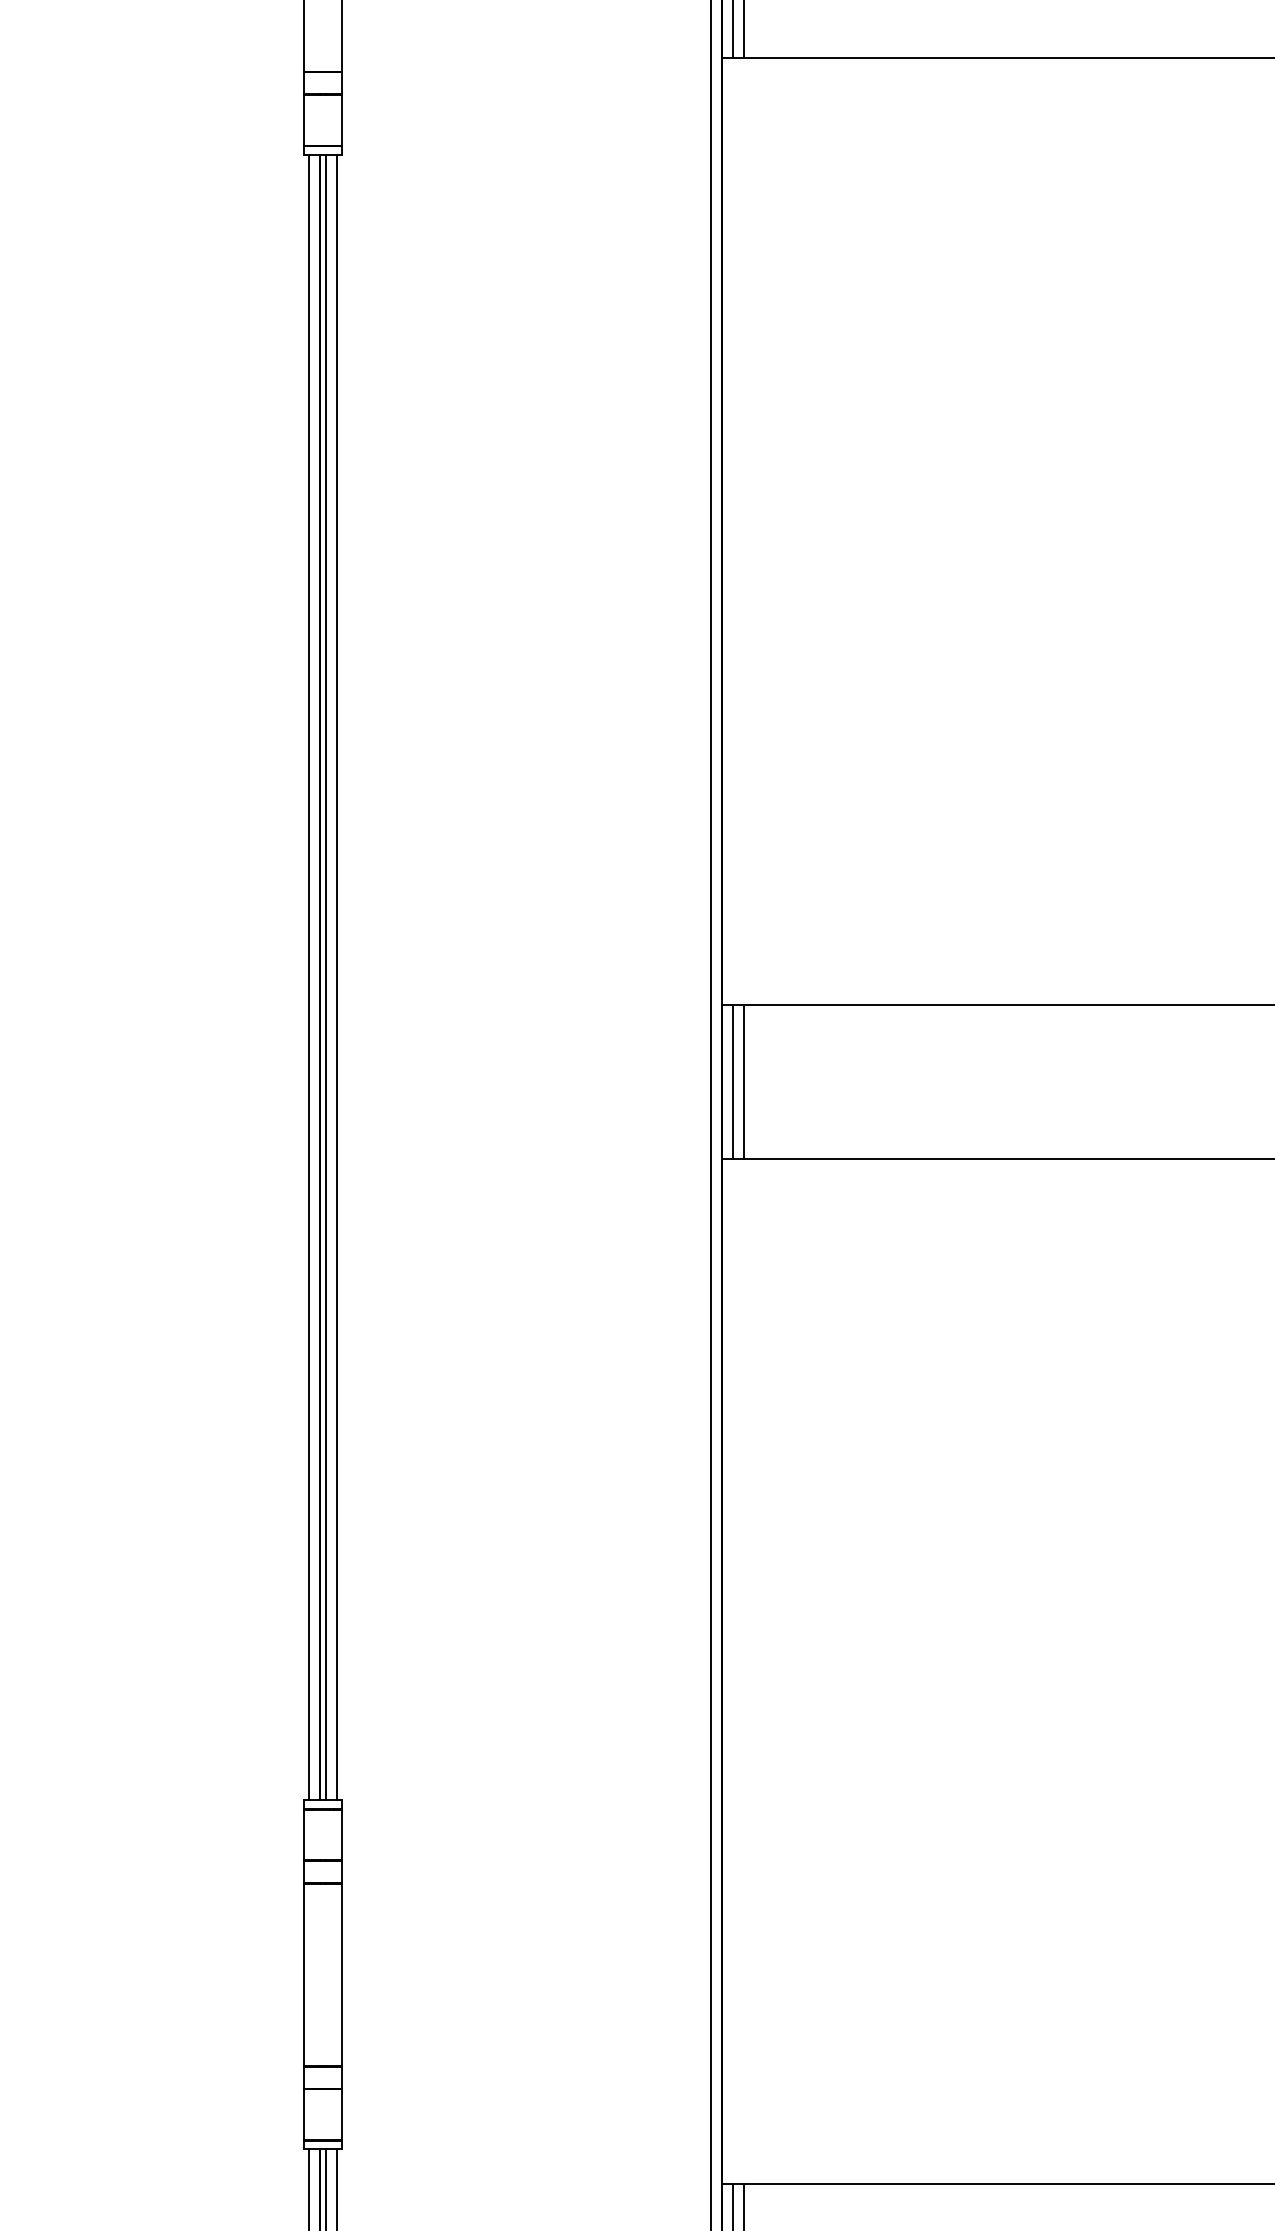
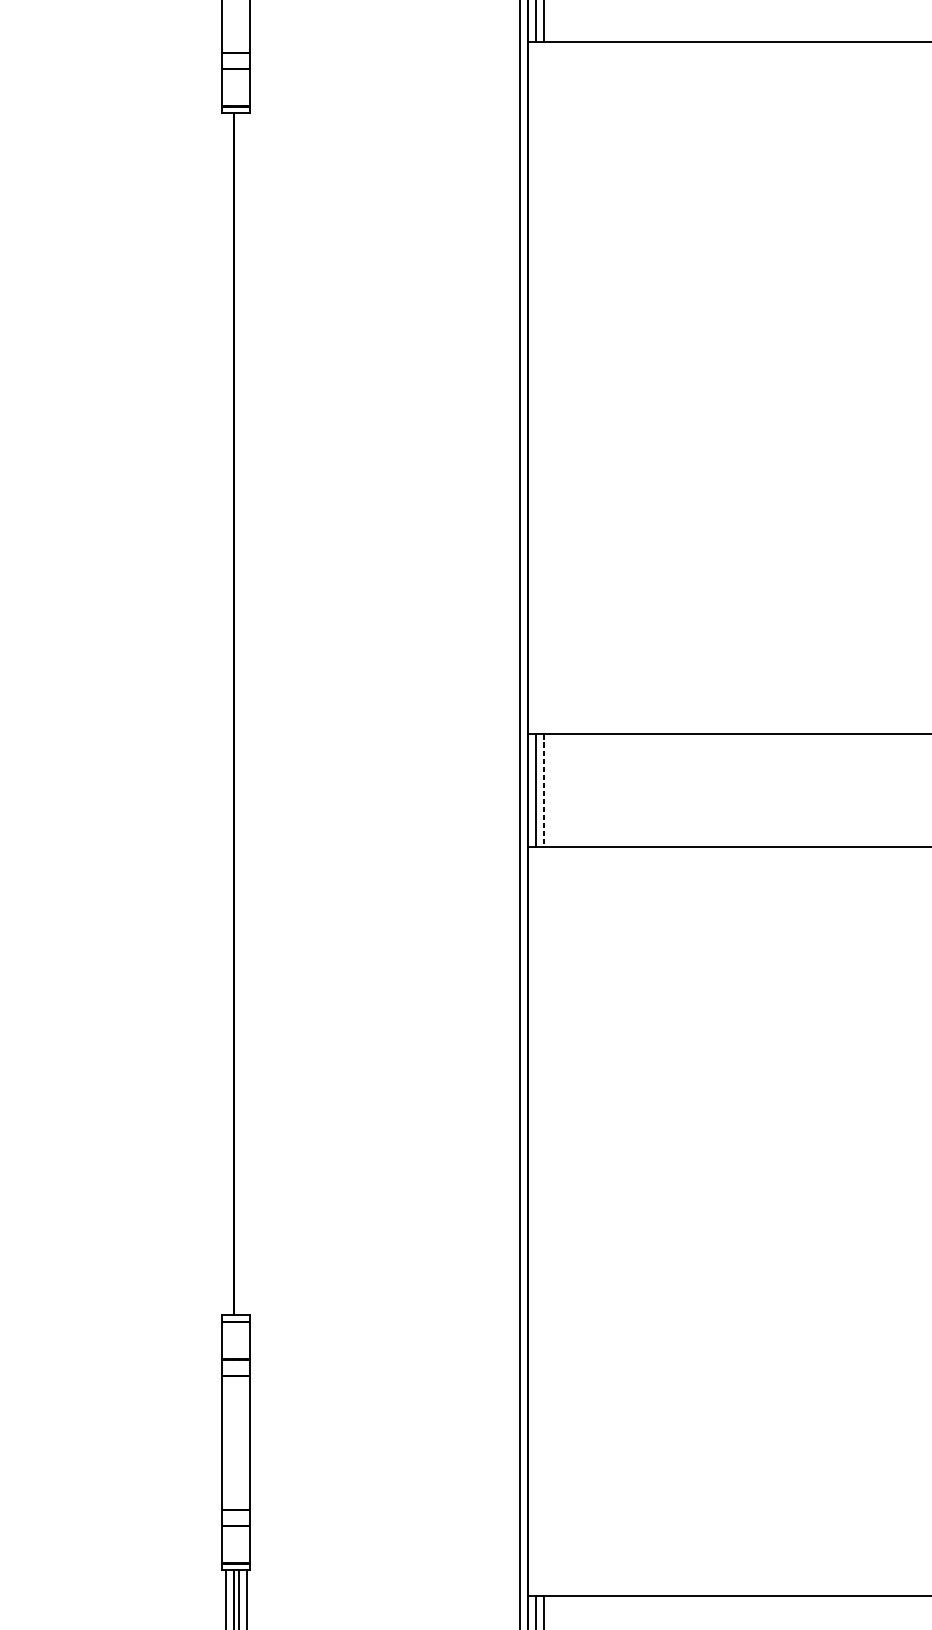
line: (308, 977) -> (225, 714), removed
line: (326, 977) -> (238, 714), removed
line: (337, 977) -> (246, 714), removed
line: (744, 1082) -> (544, 790), solid -> dashed

